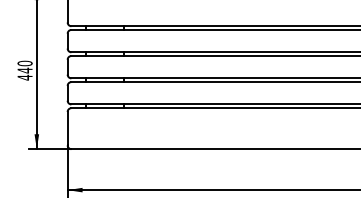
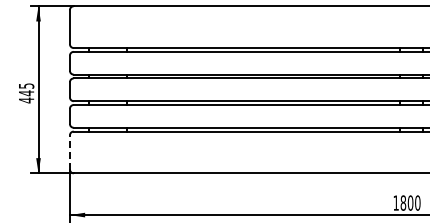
text: (25, 62) -> (26, 85), 440 -> 445
line: (67, 127) -> (69, 151), solid -> dashed

